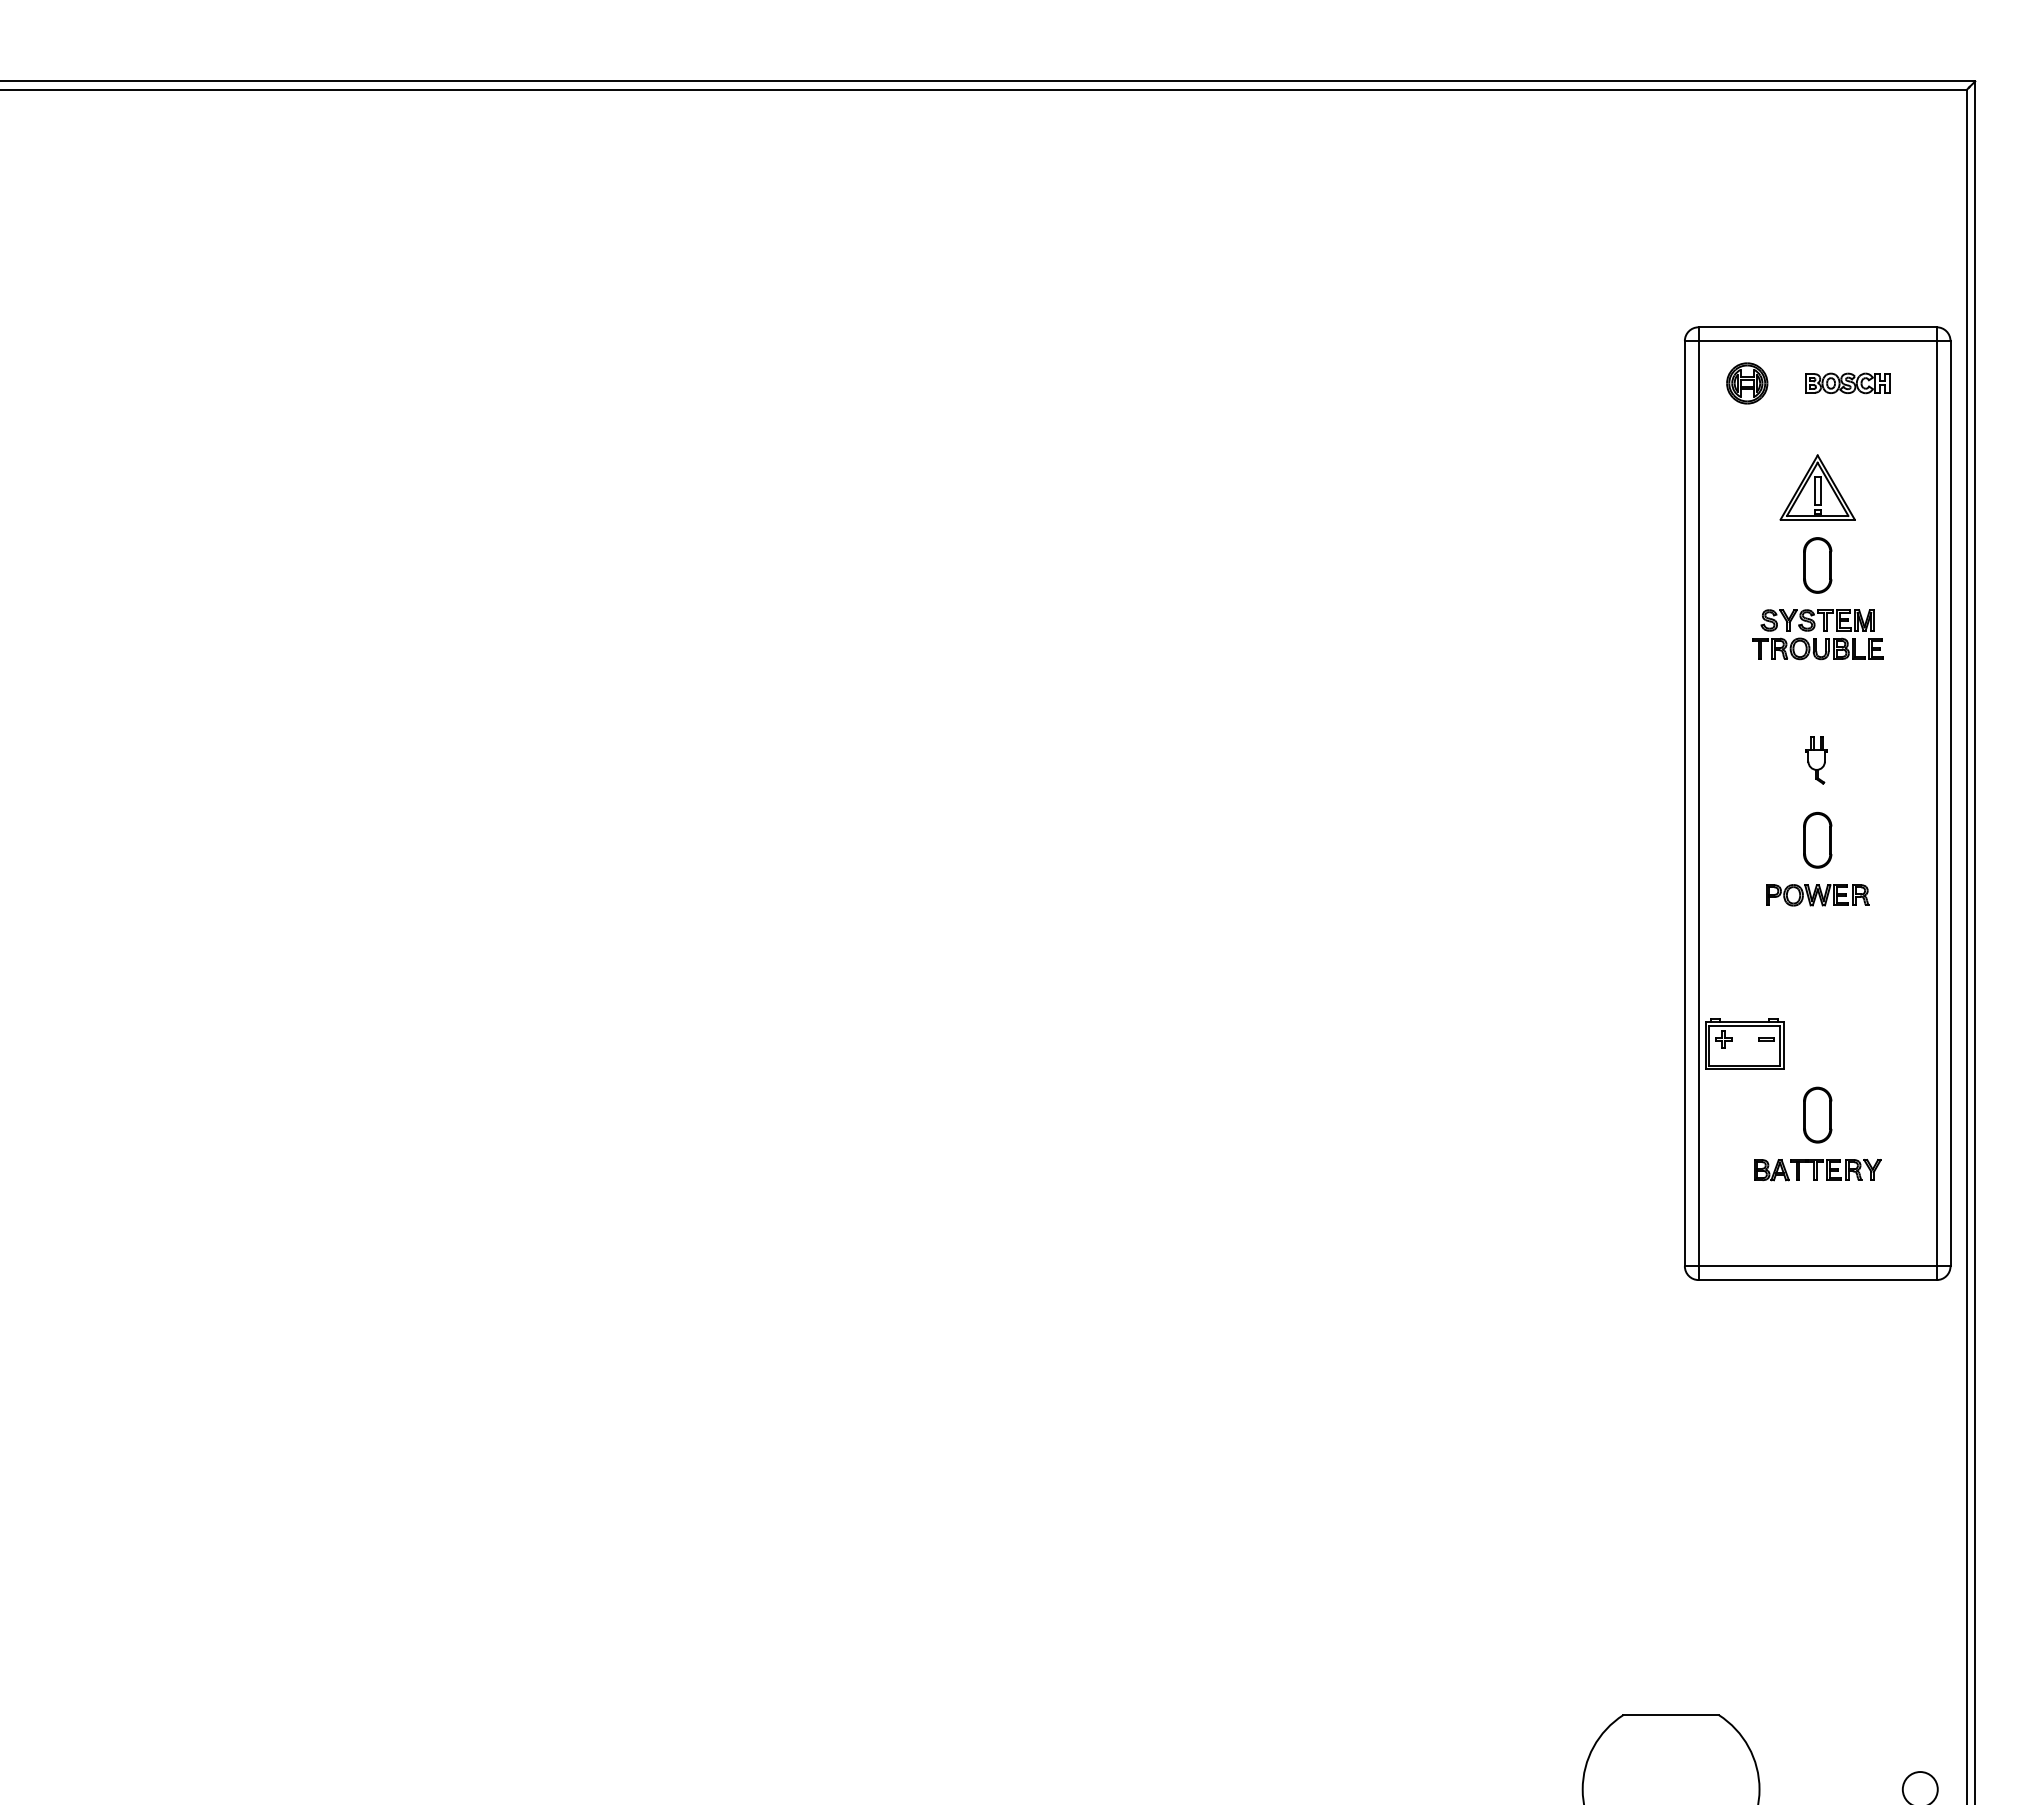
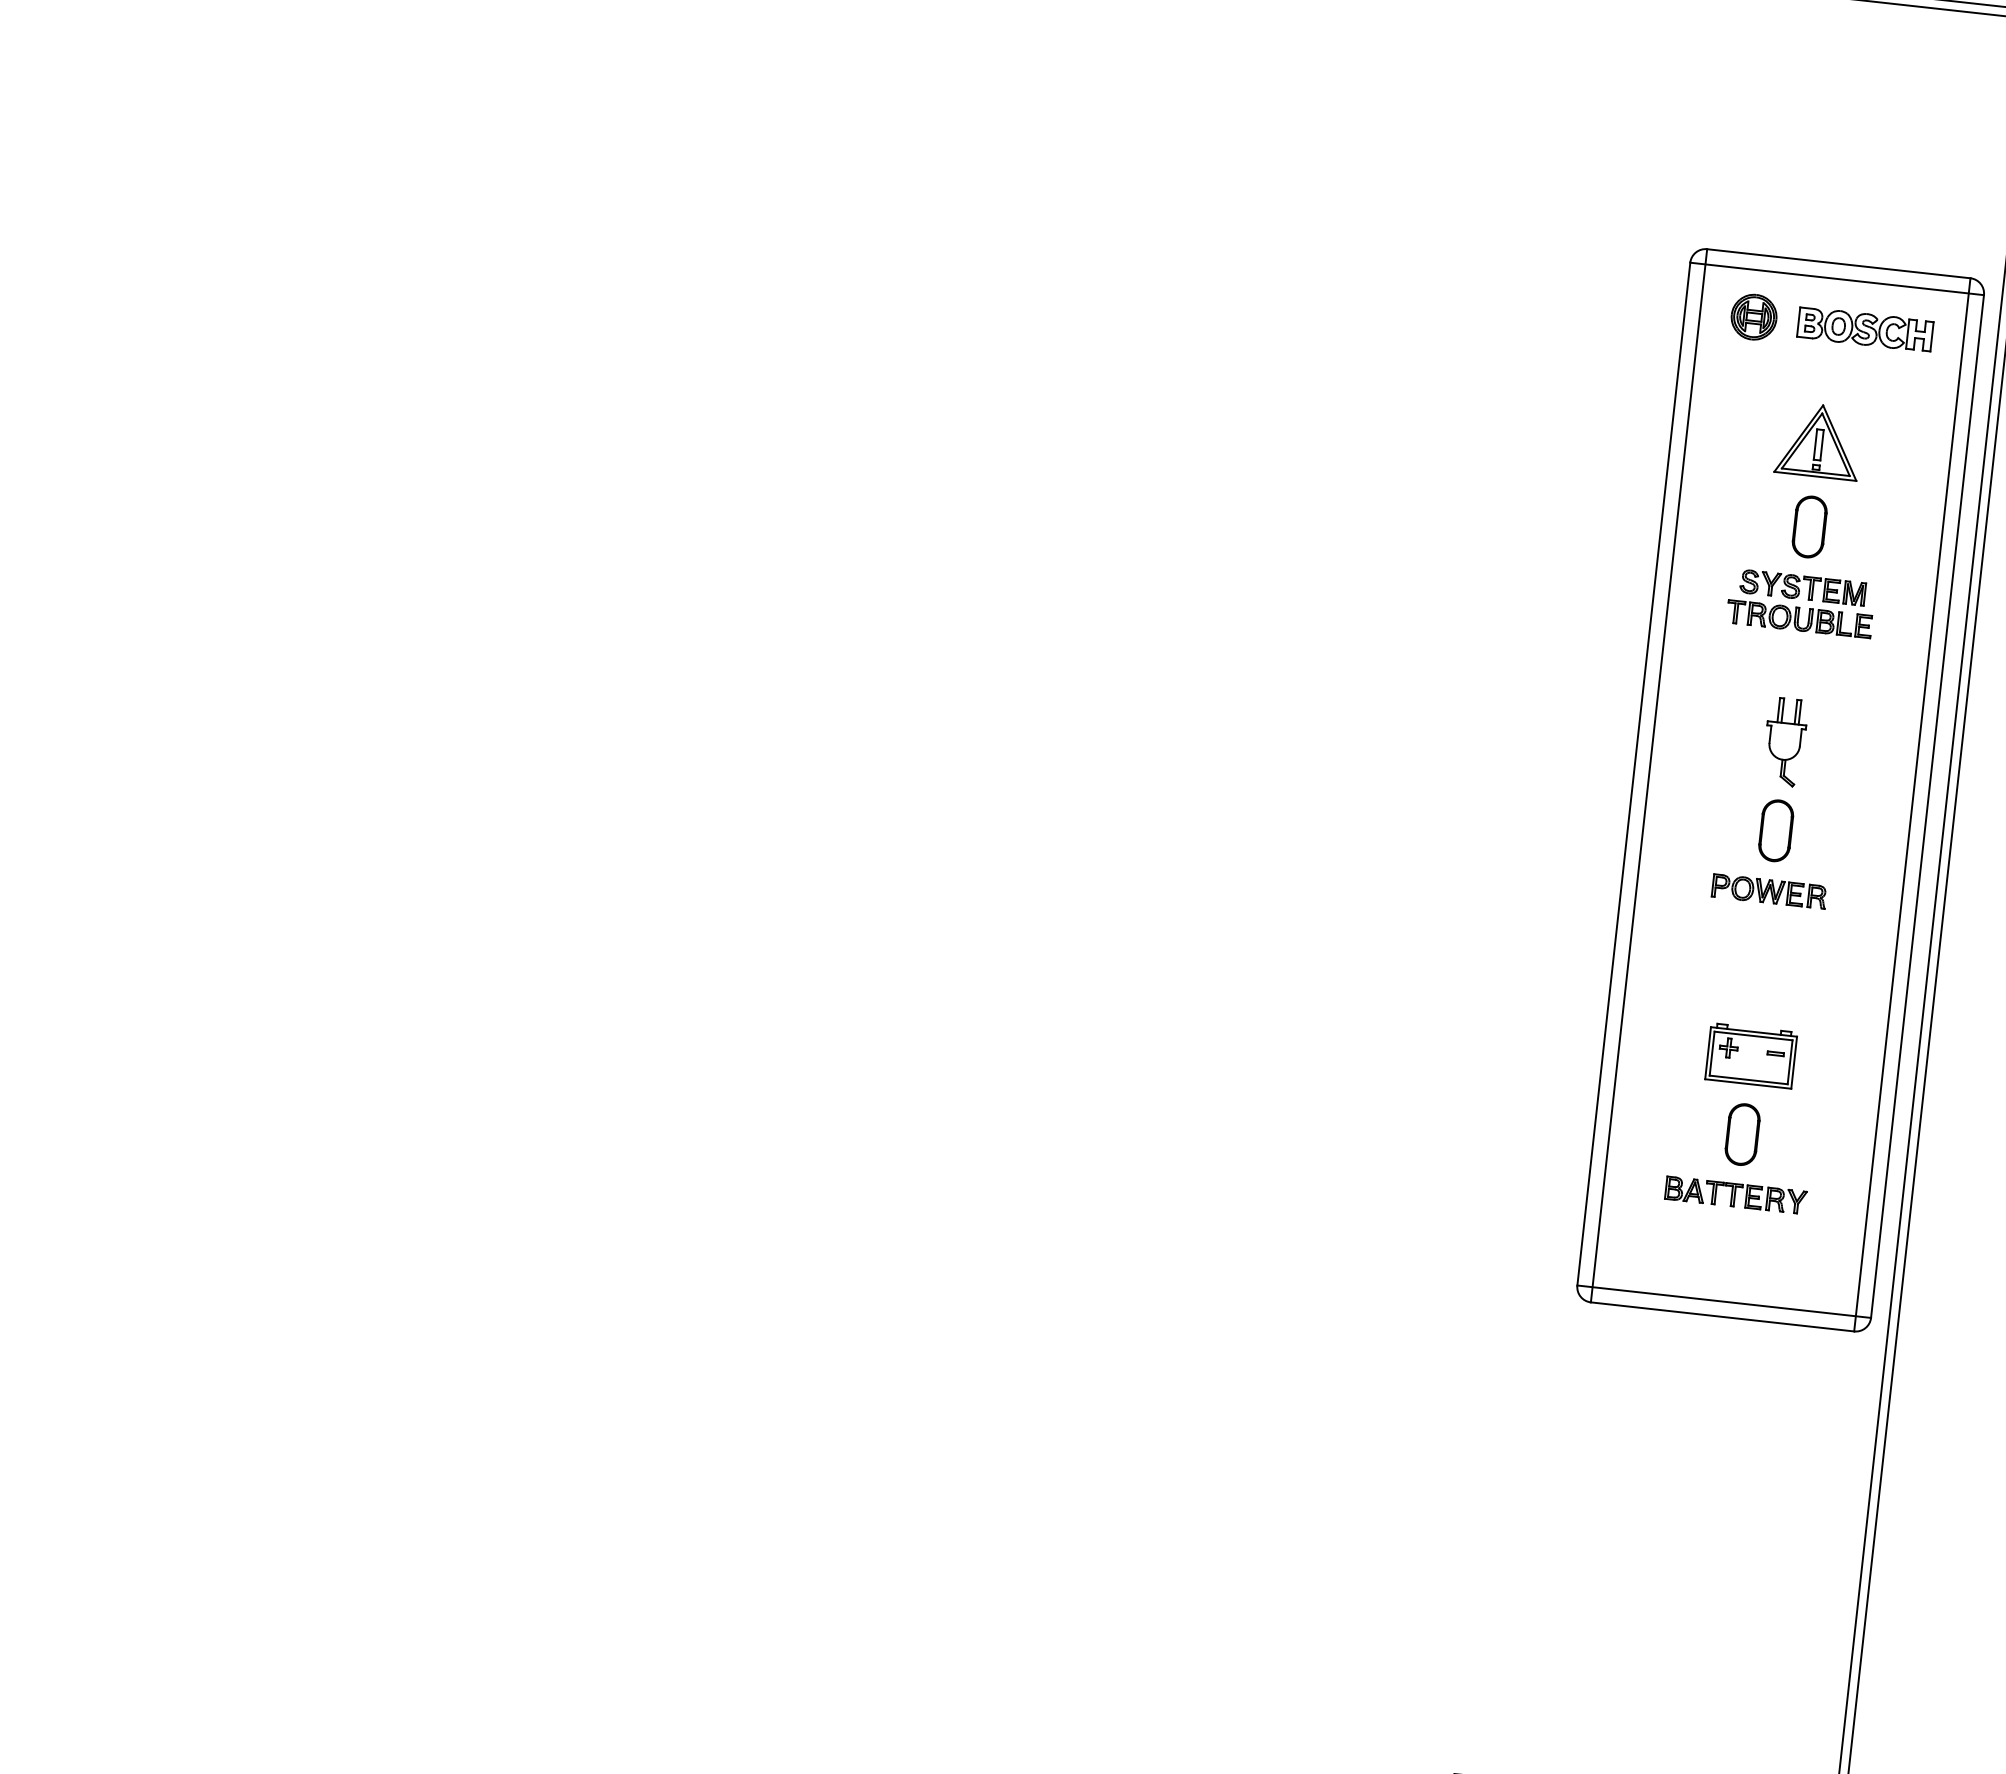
part: (1847, 383) -> (1864, 329), size x1.43
part: (1816, 760) -> (1784, 742), size x1.67
part: (1744, 1043) -> (1751, 1055), moved

